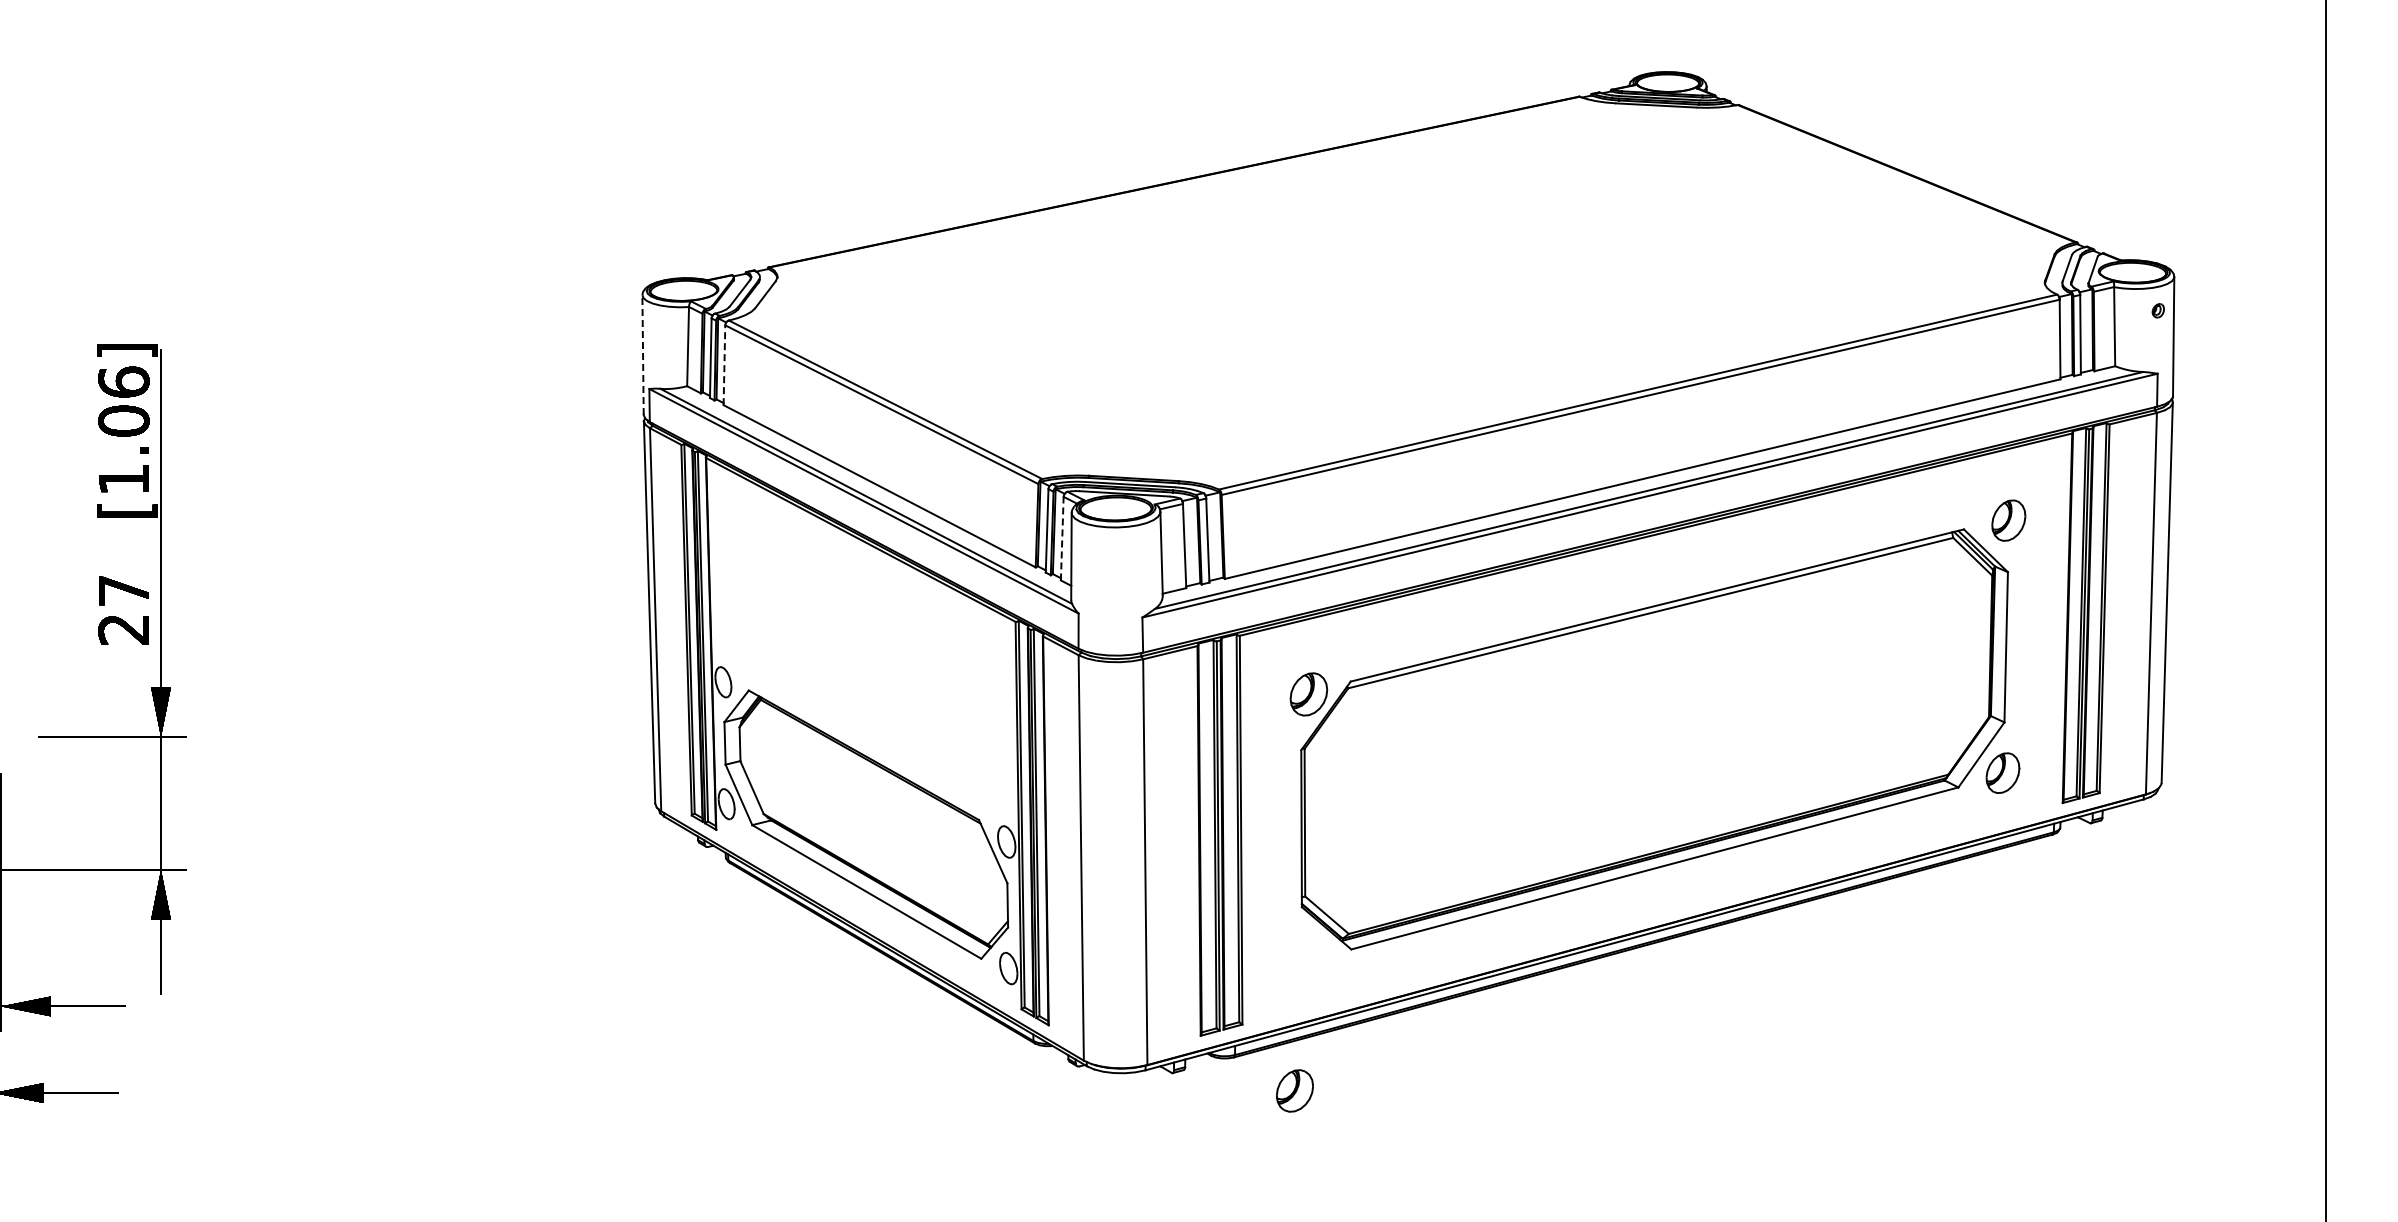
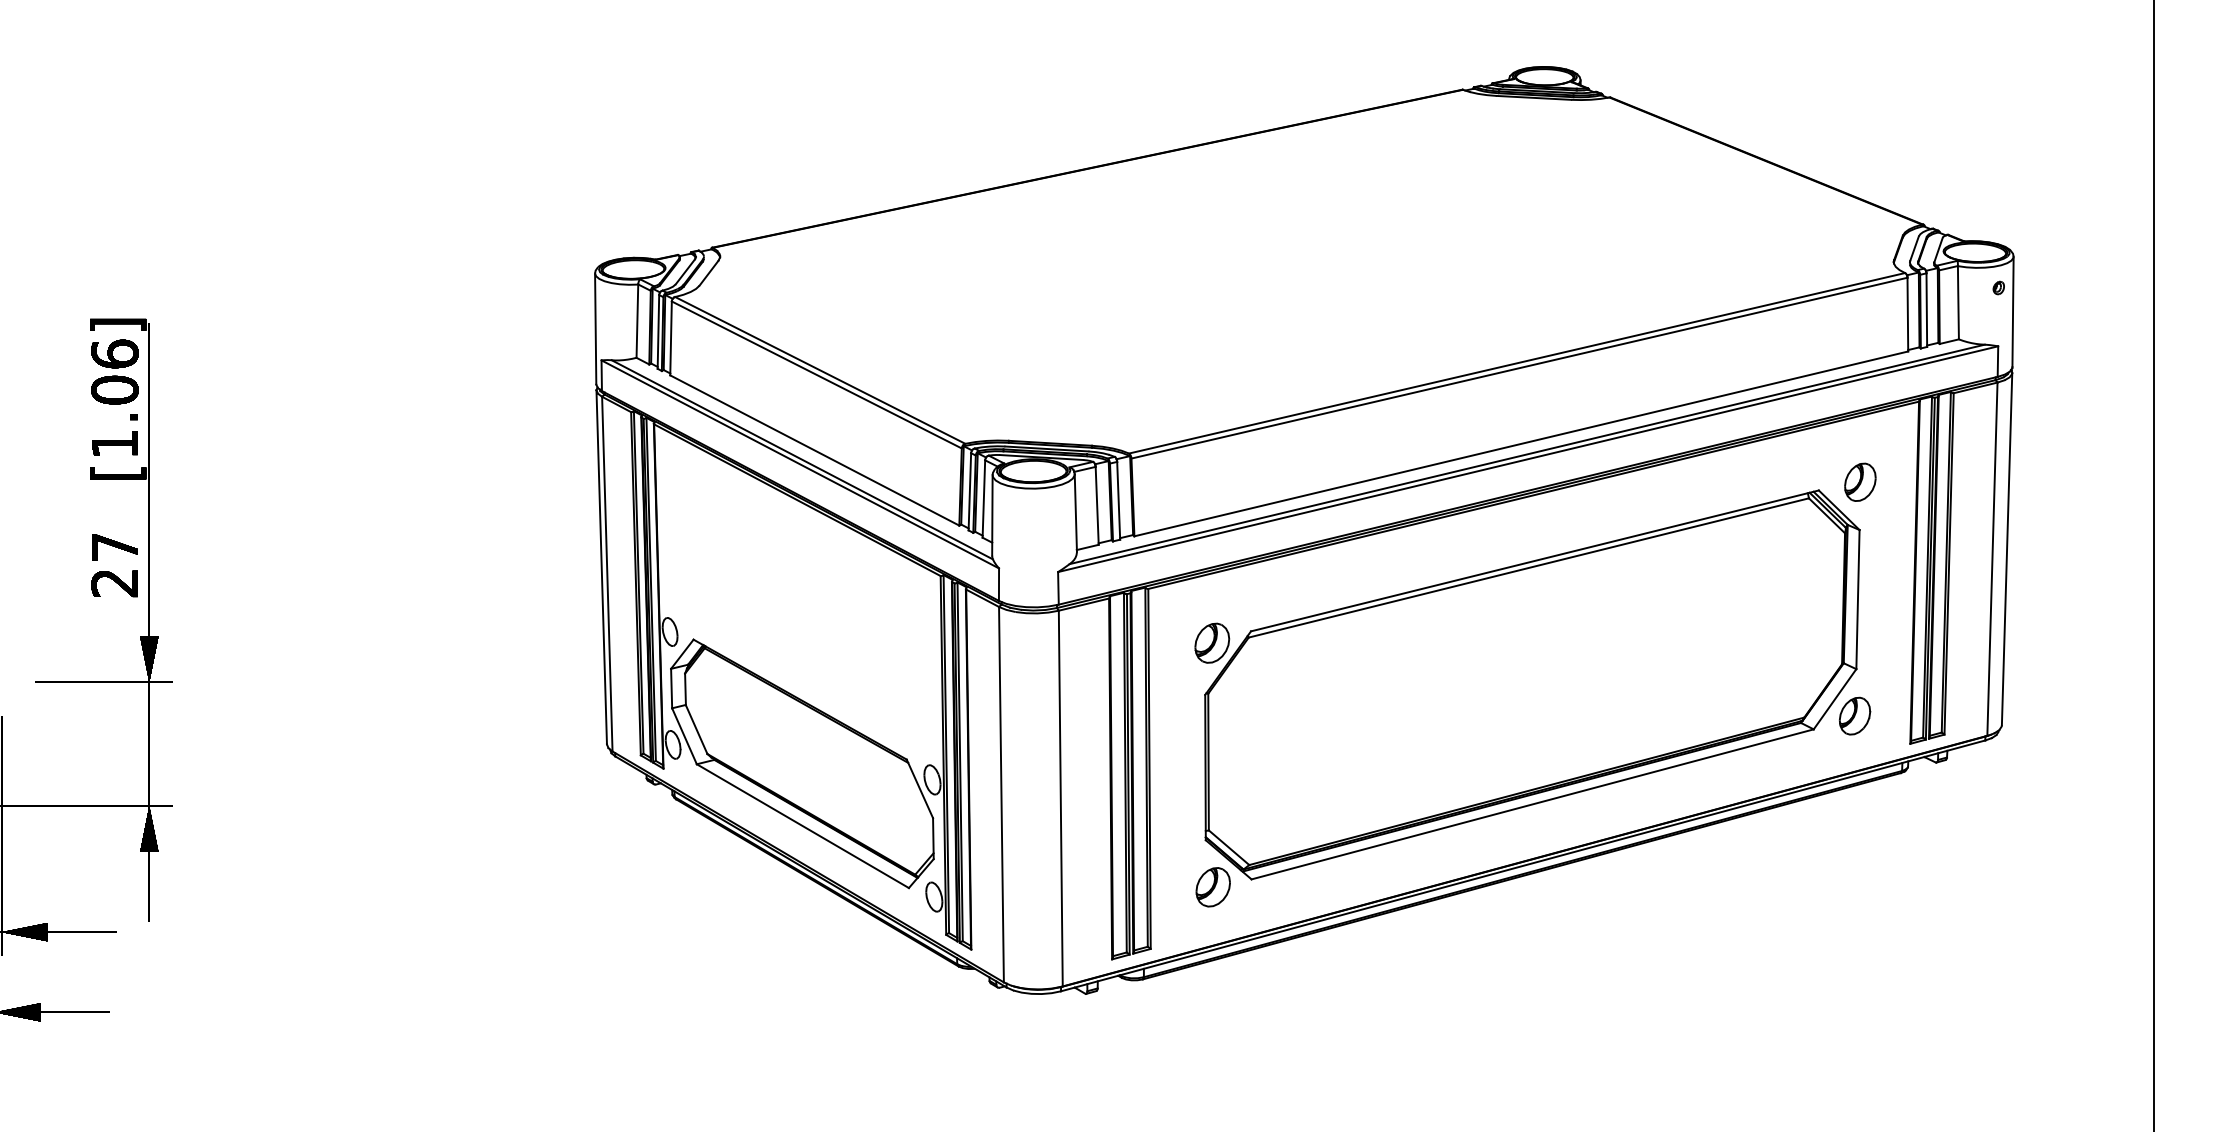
line: (643, 355) -> (596, 329), dashed -> solid
line: (724, 365) -> (671, 338), dashed -> solid
line: (1062, 538) -> (984, 498), dashed -> solid
part: (1294, 1090) -> (1212, 886), moved

